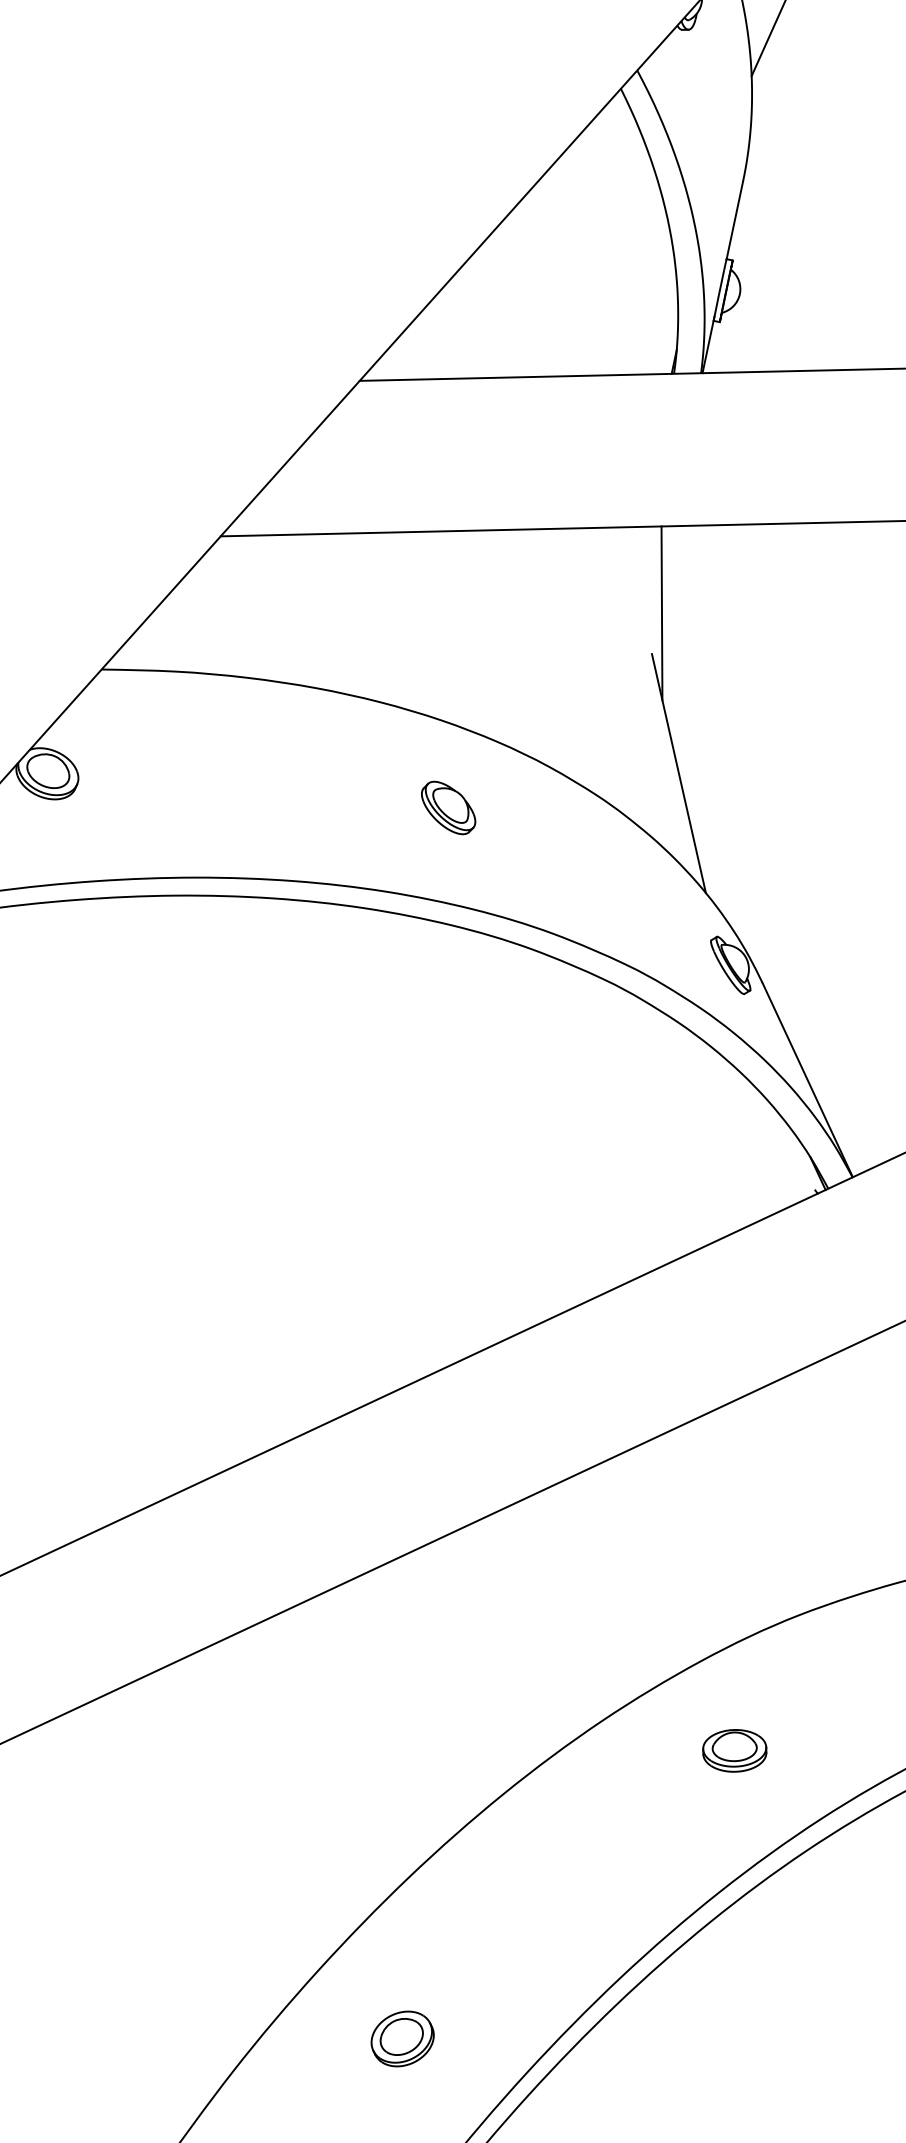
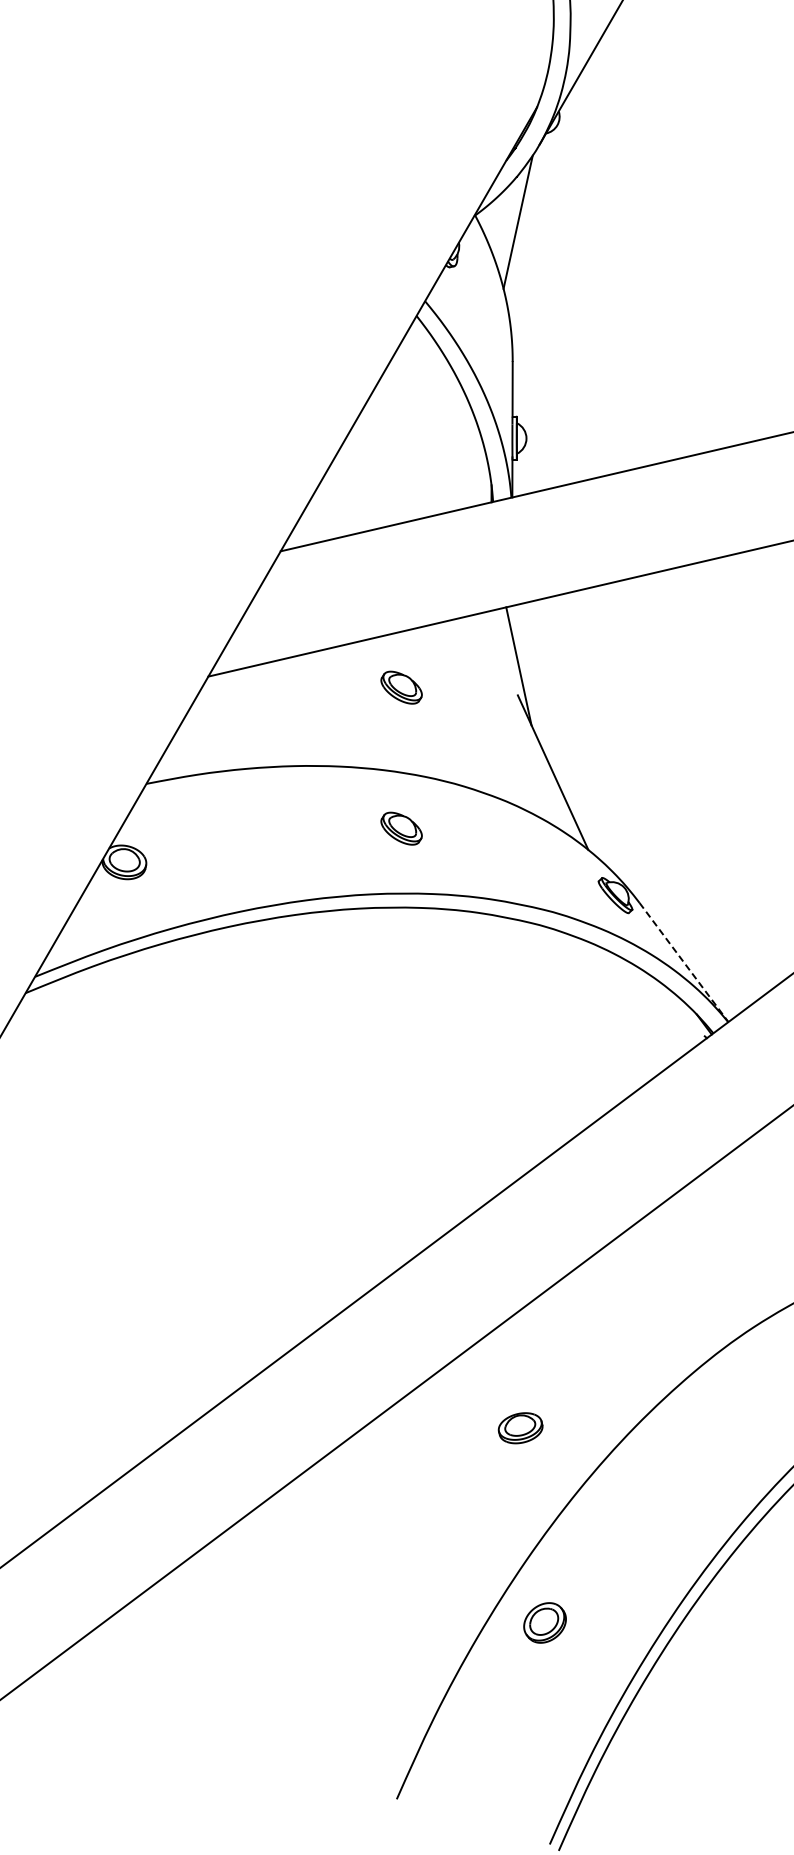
part: (490, 608) -> (401, 687), added
line: (808, 1080) -> (684, 962), solid -> dashed
part: (734, 1751) -> (520, 1428), moved
part: (402, 2038) -> (544, 1622), moved

